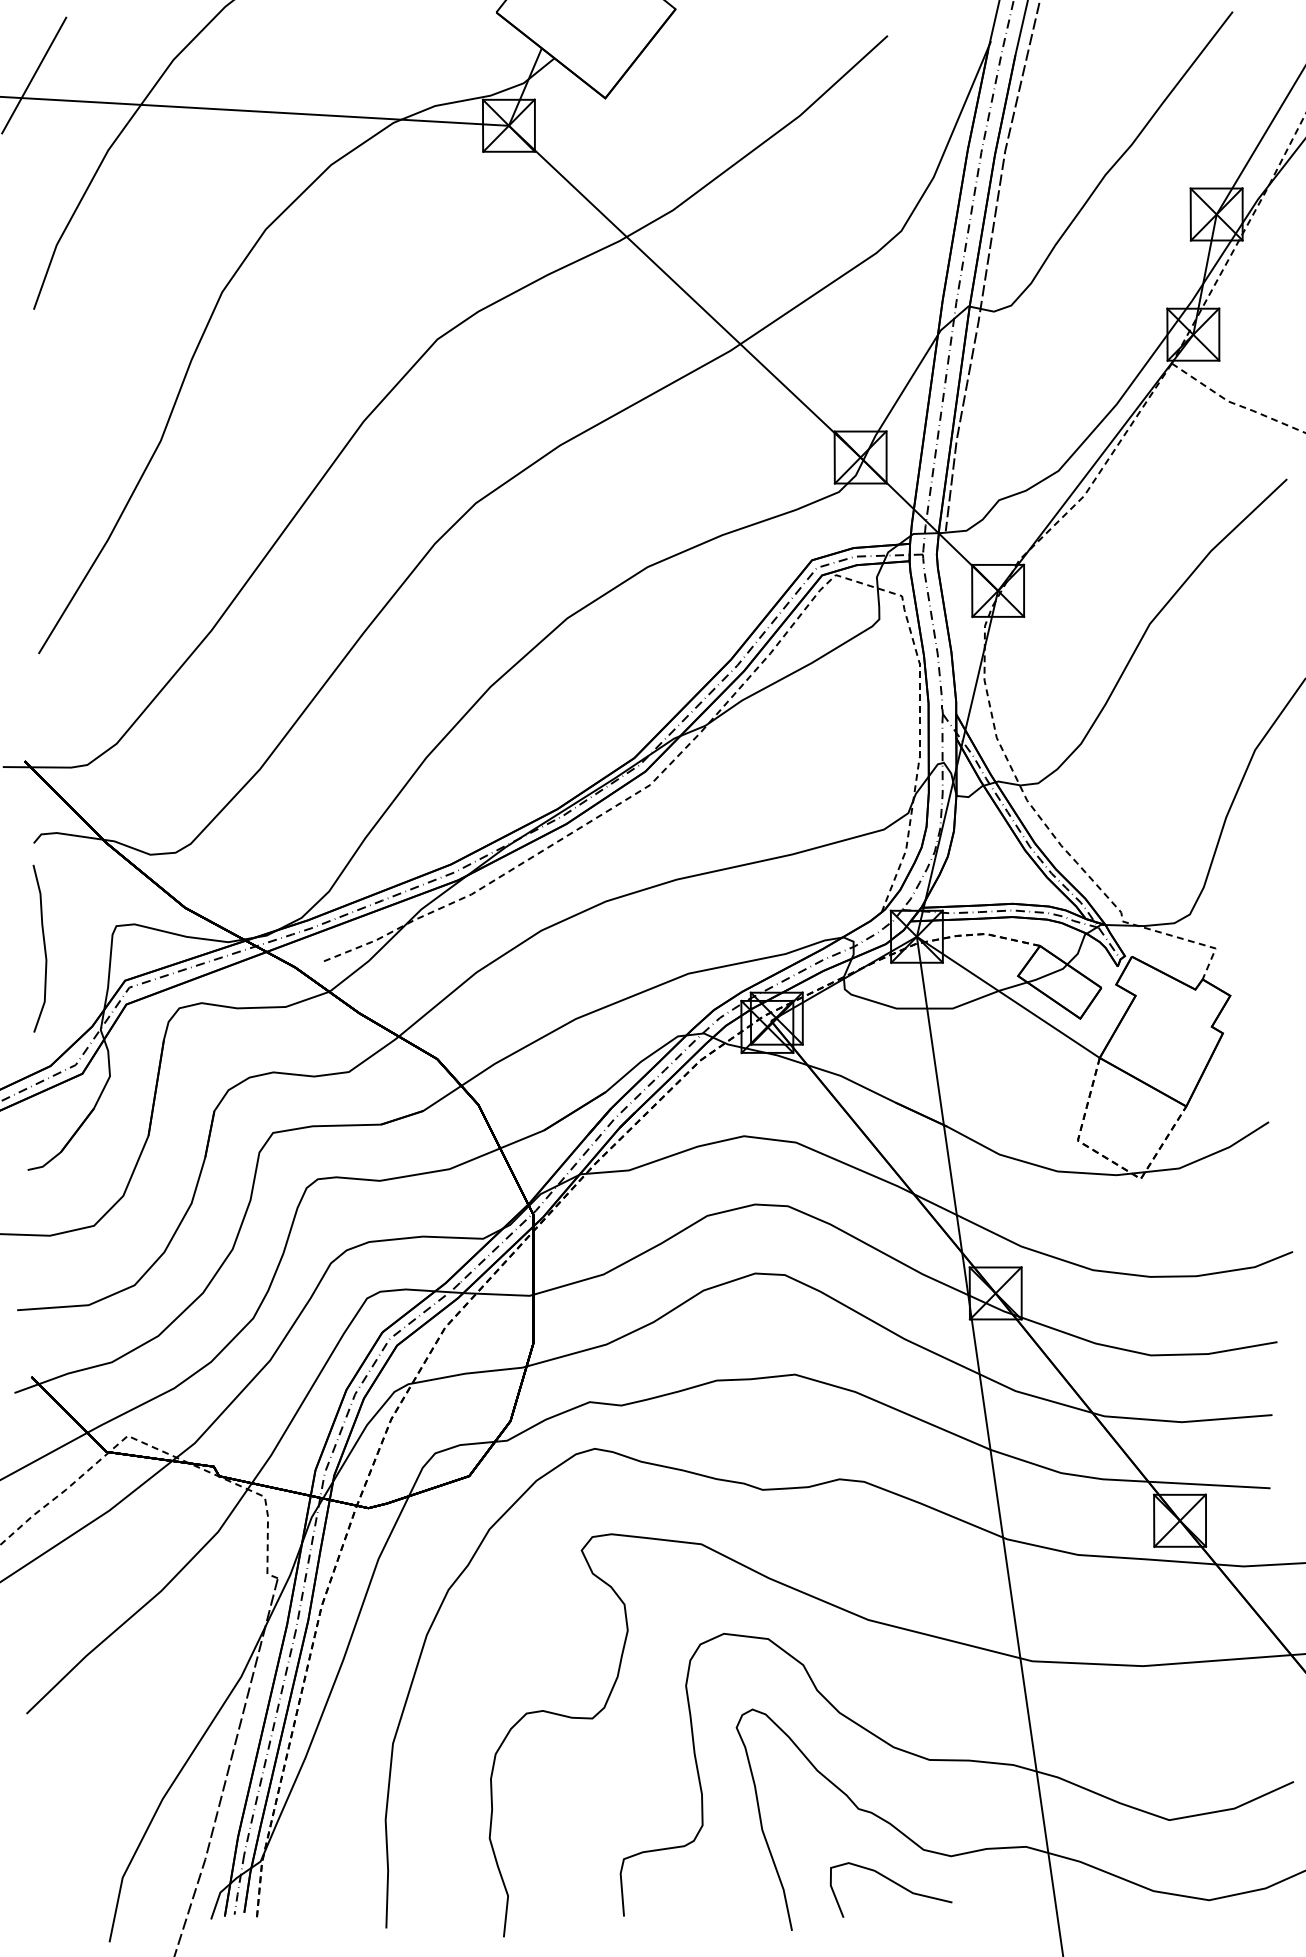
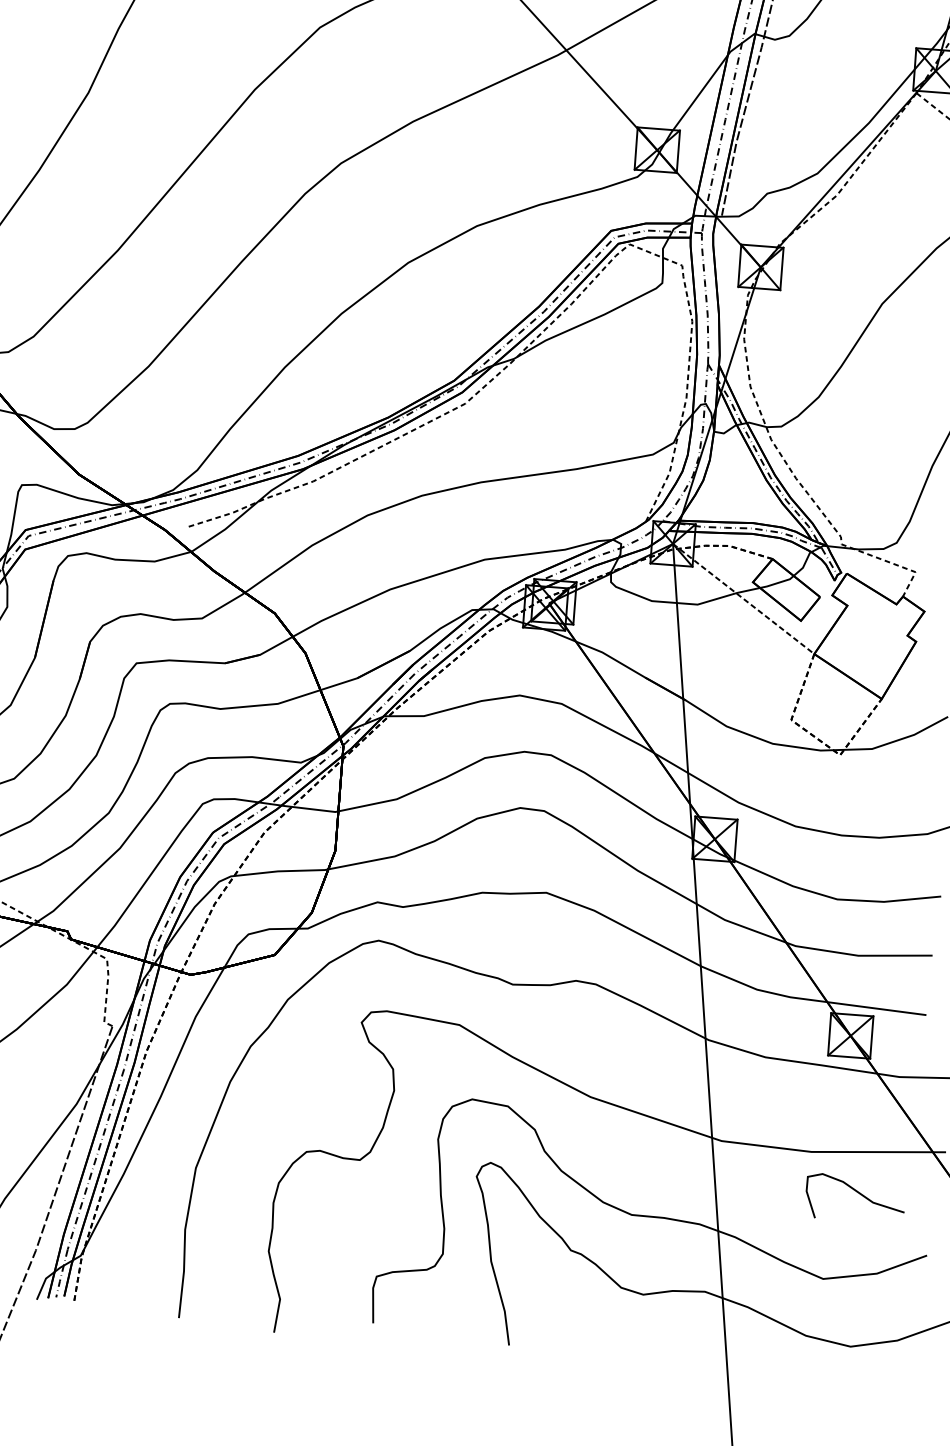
line: (1008, 997) -> (743, 599), solid -> dashed
curve: (895, 1884) -> (859, 1194), moved

